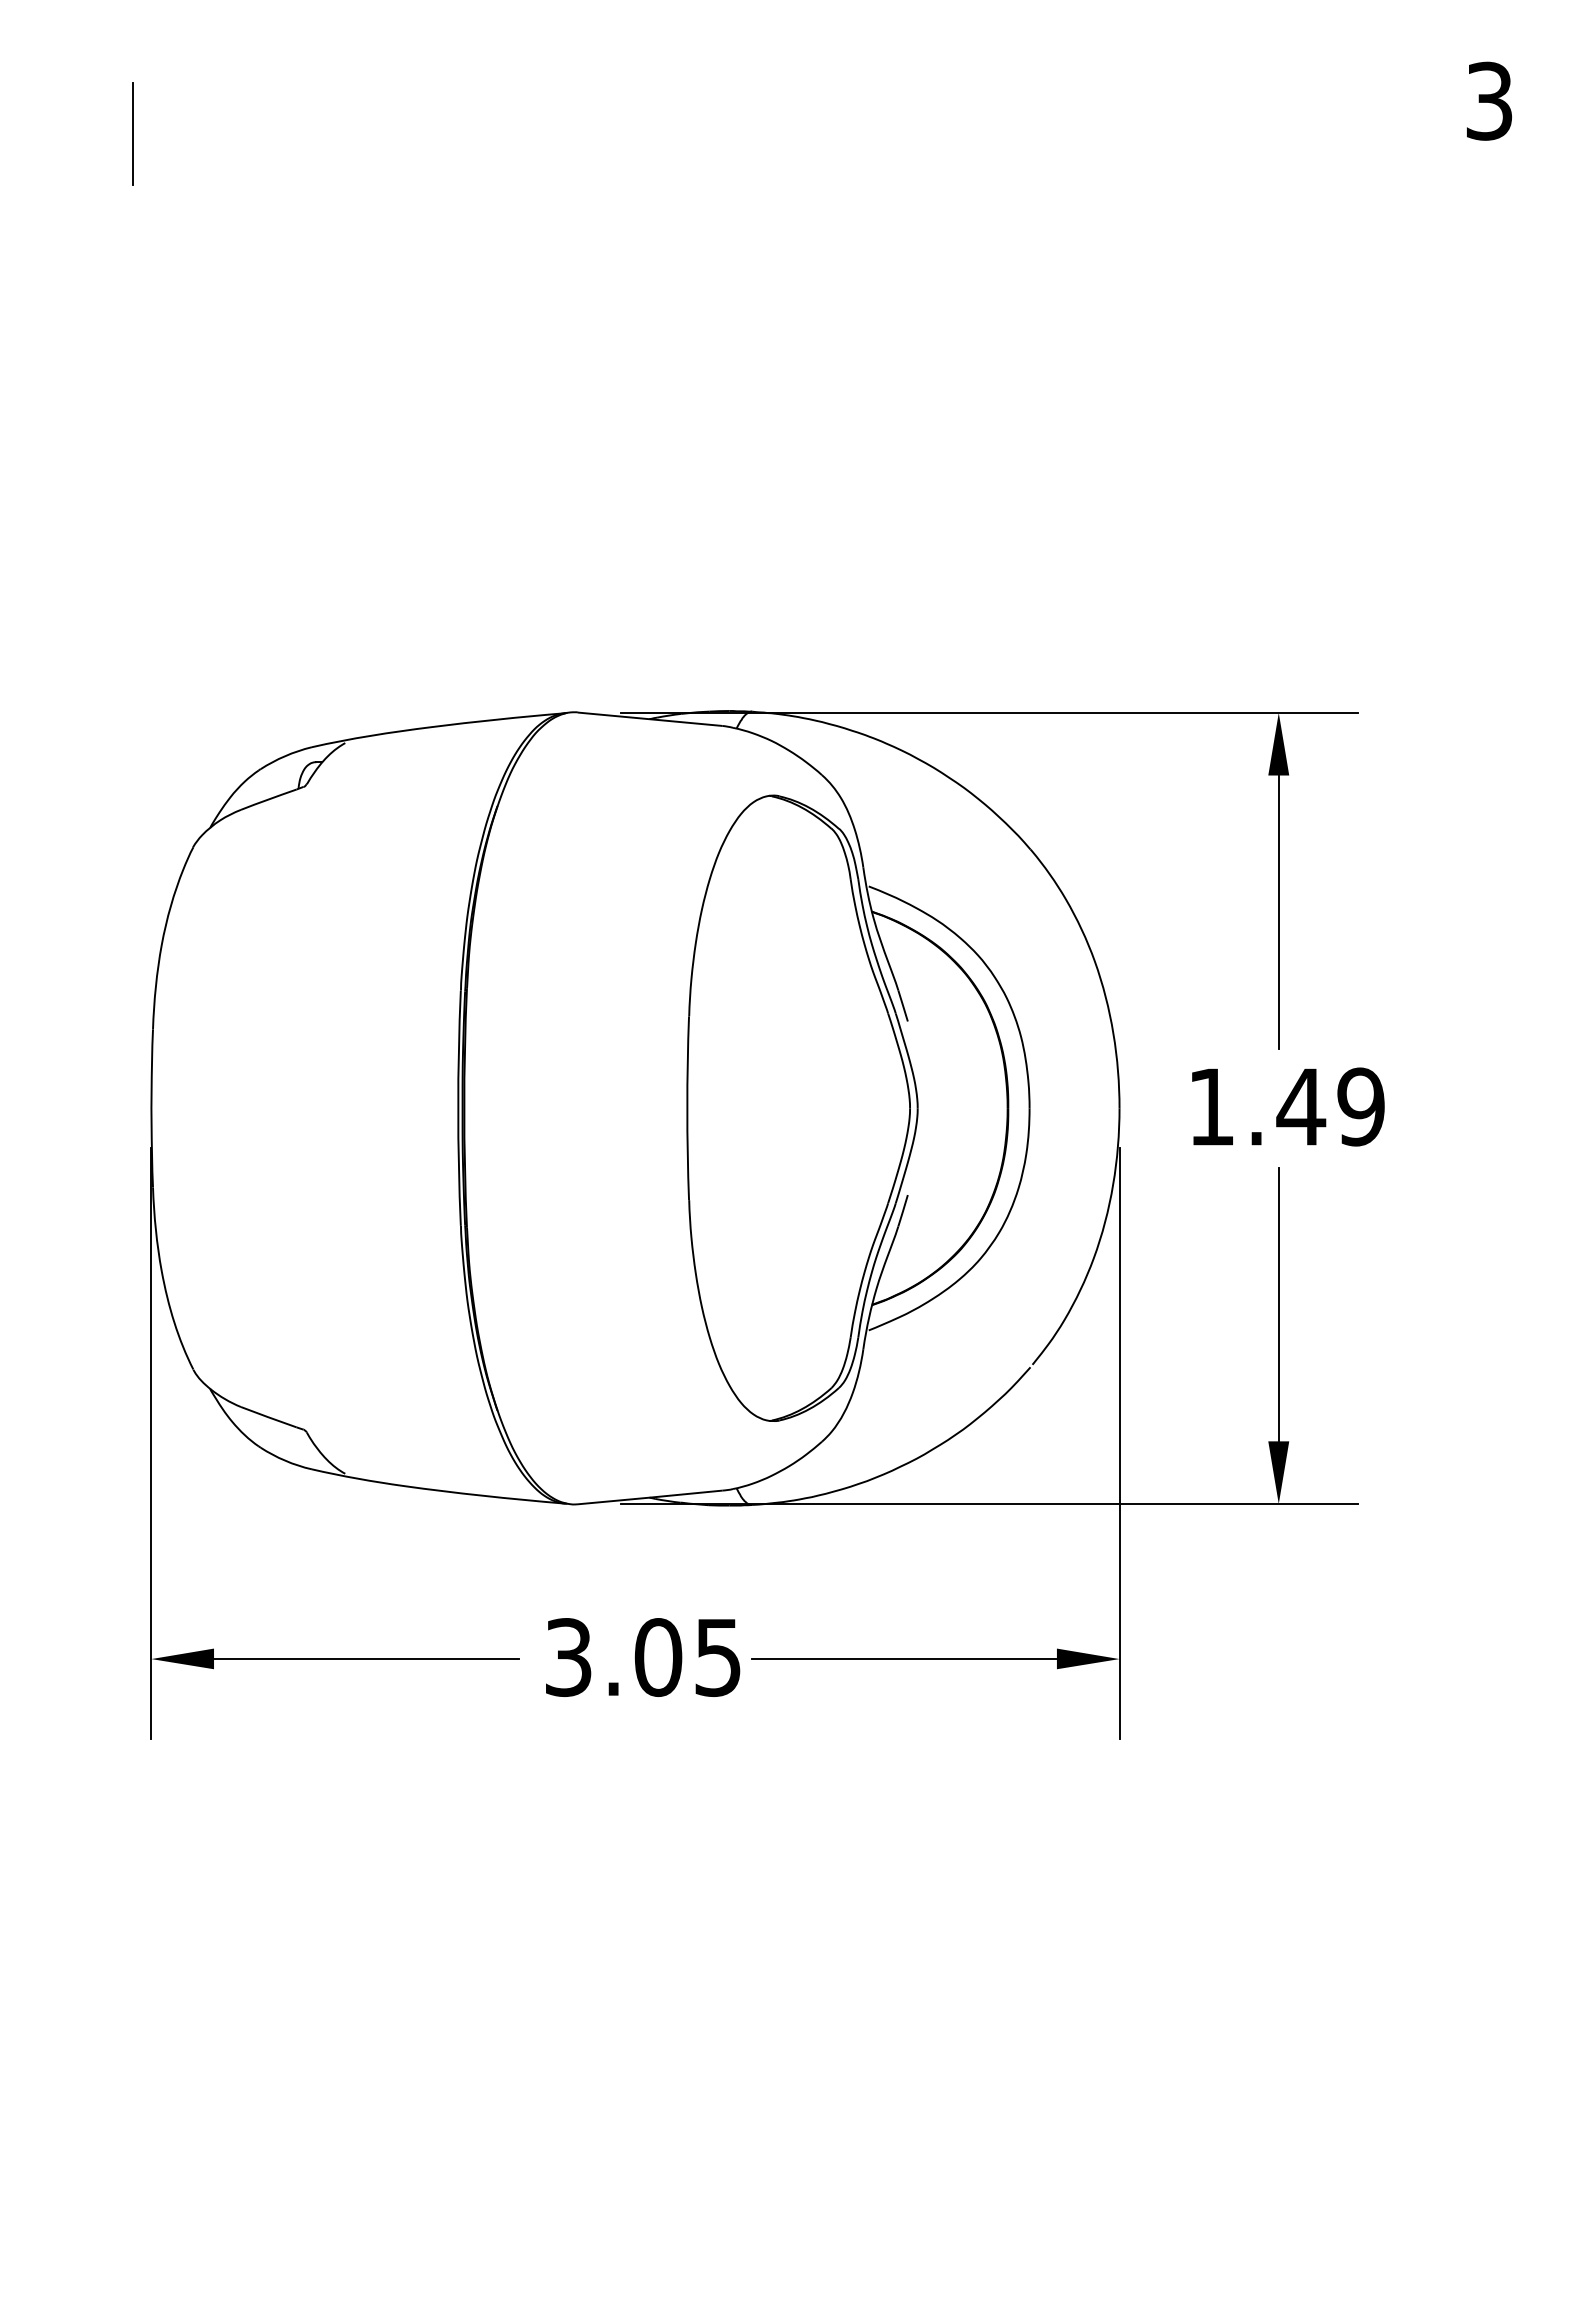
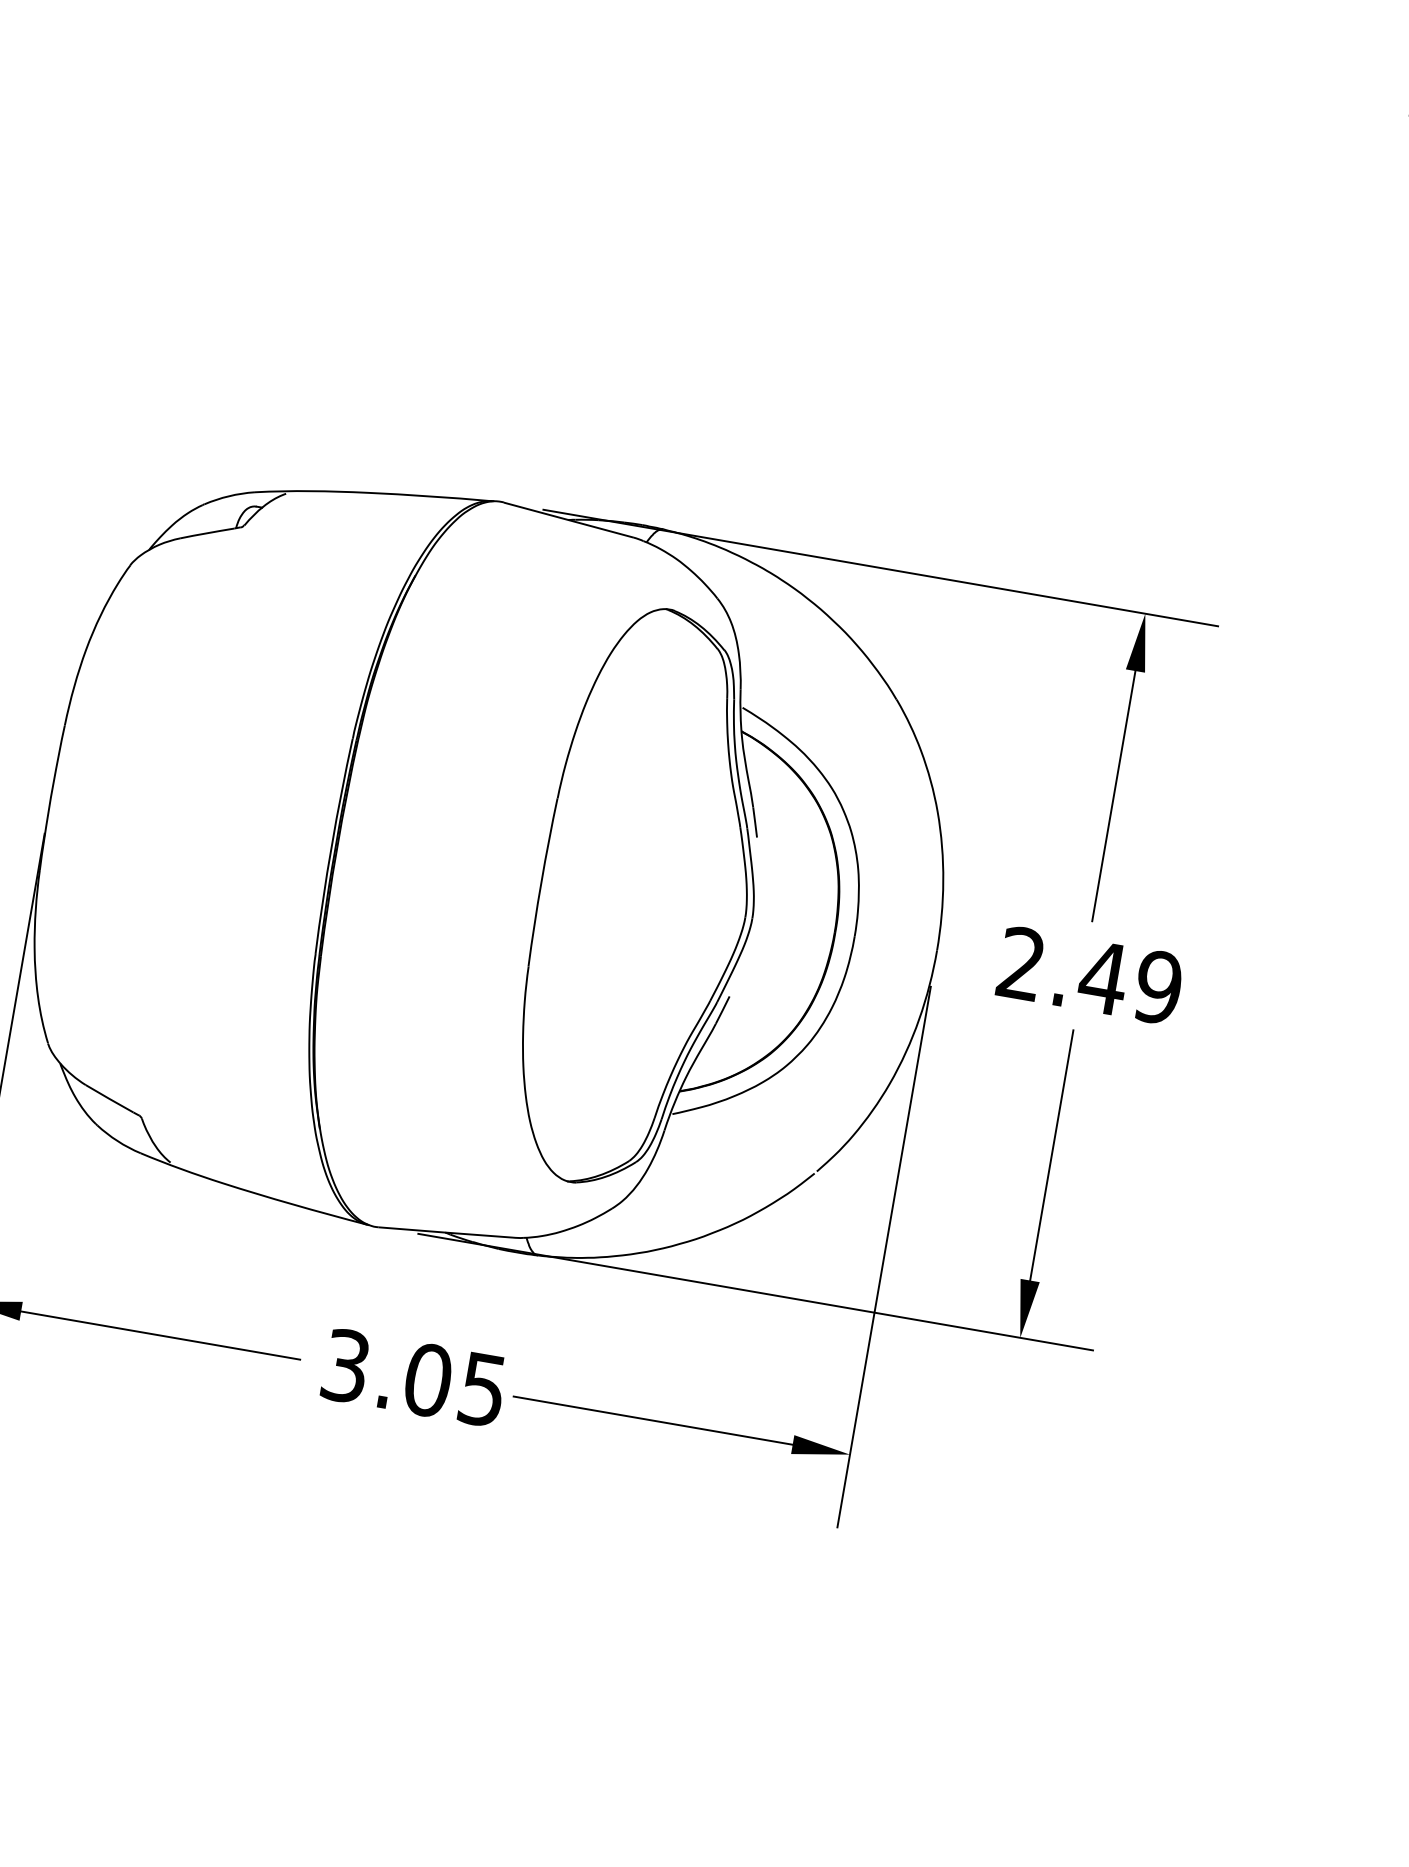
text: (1210, 1106) -> (1020, 963), 1.49 -> 2.49

